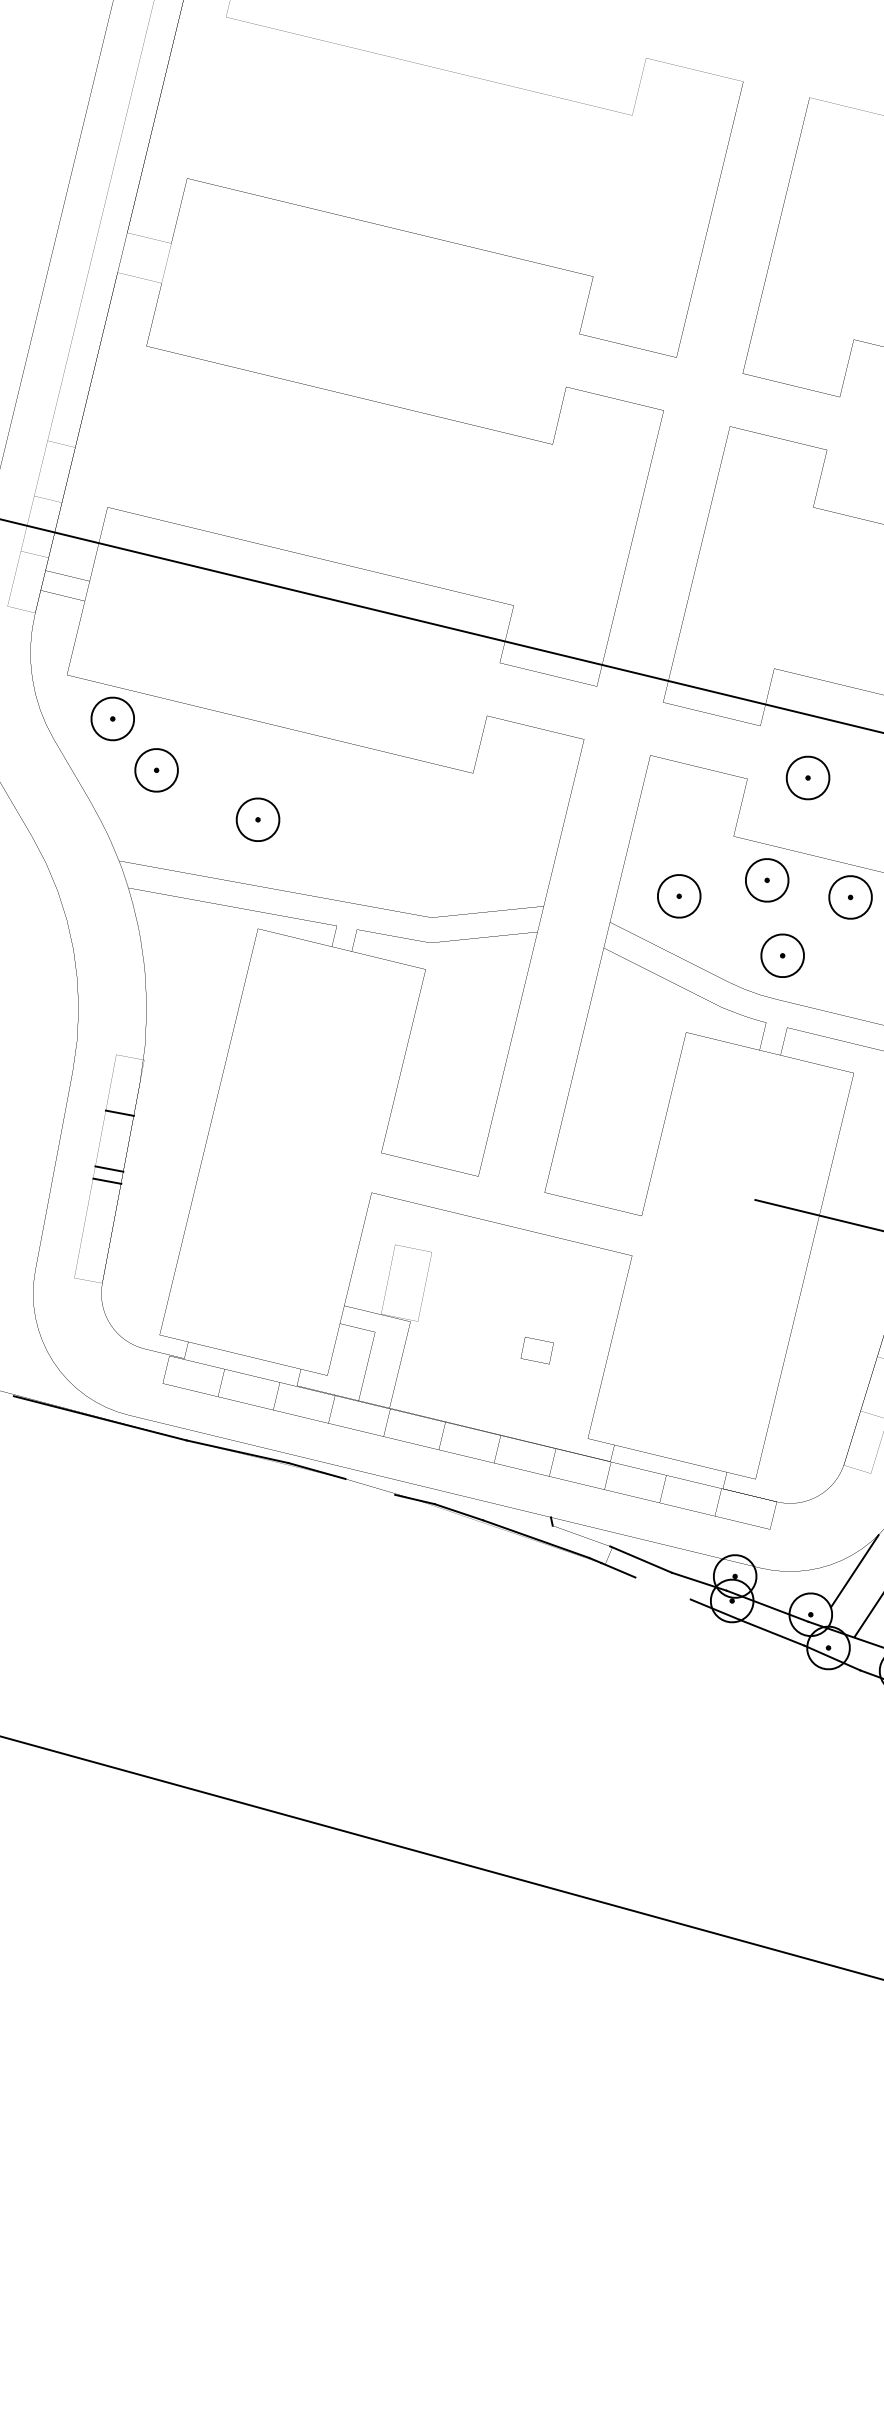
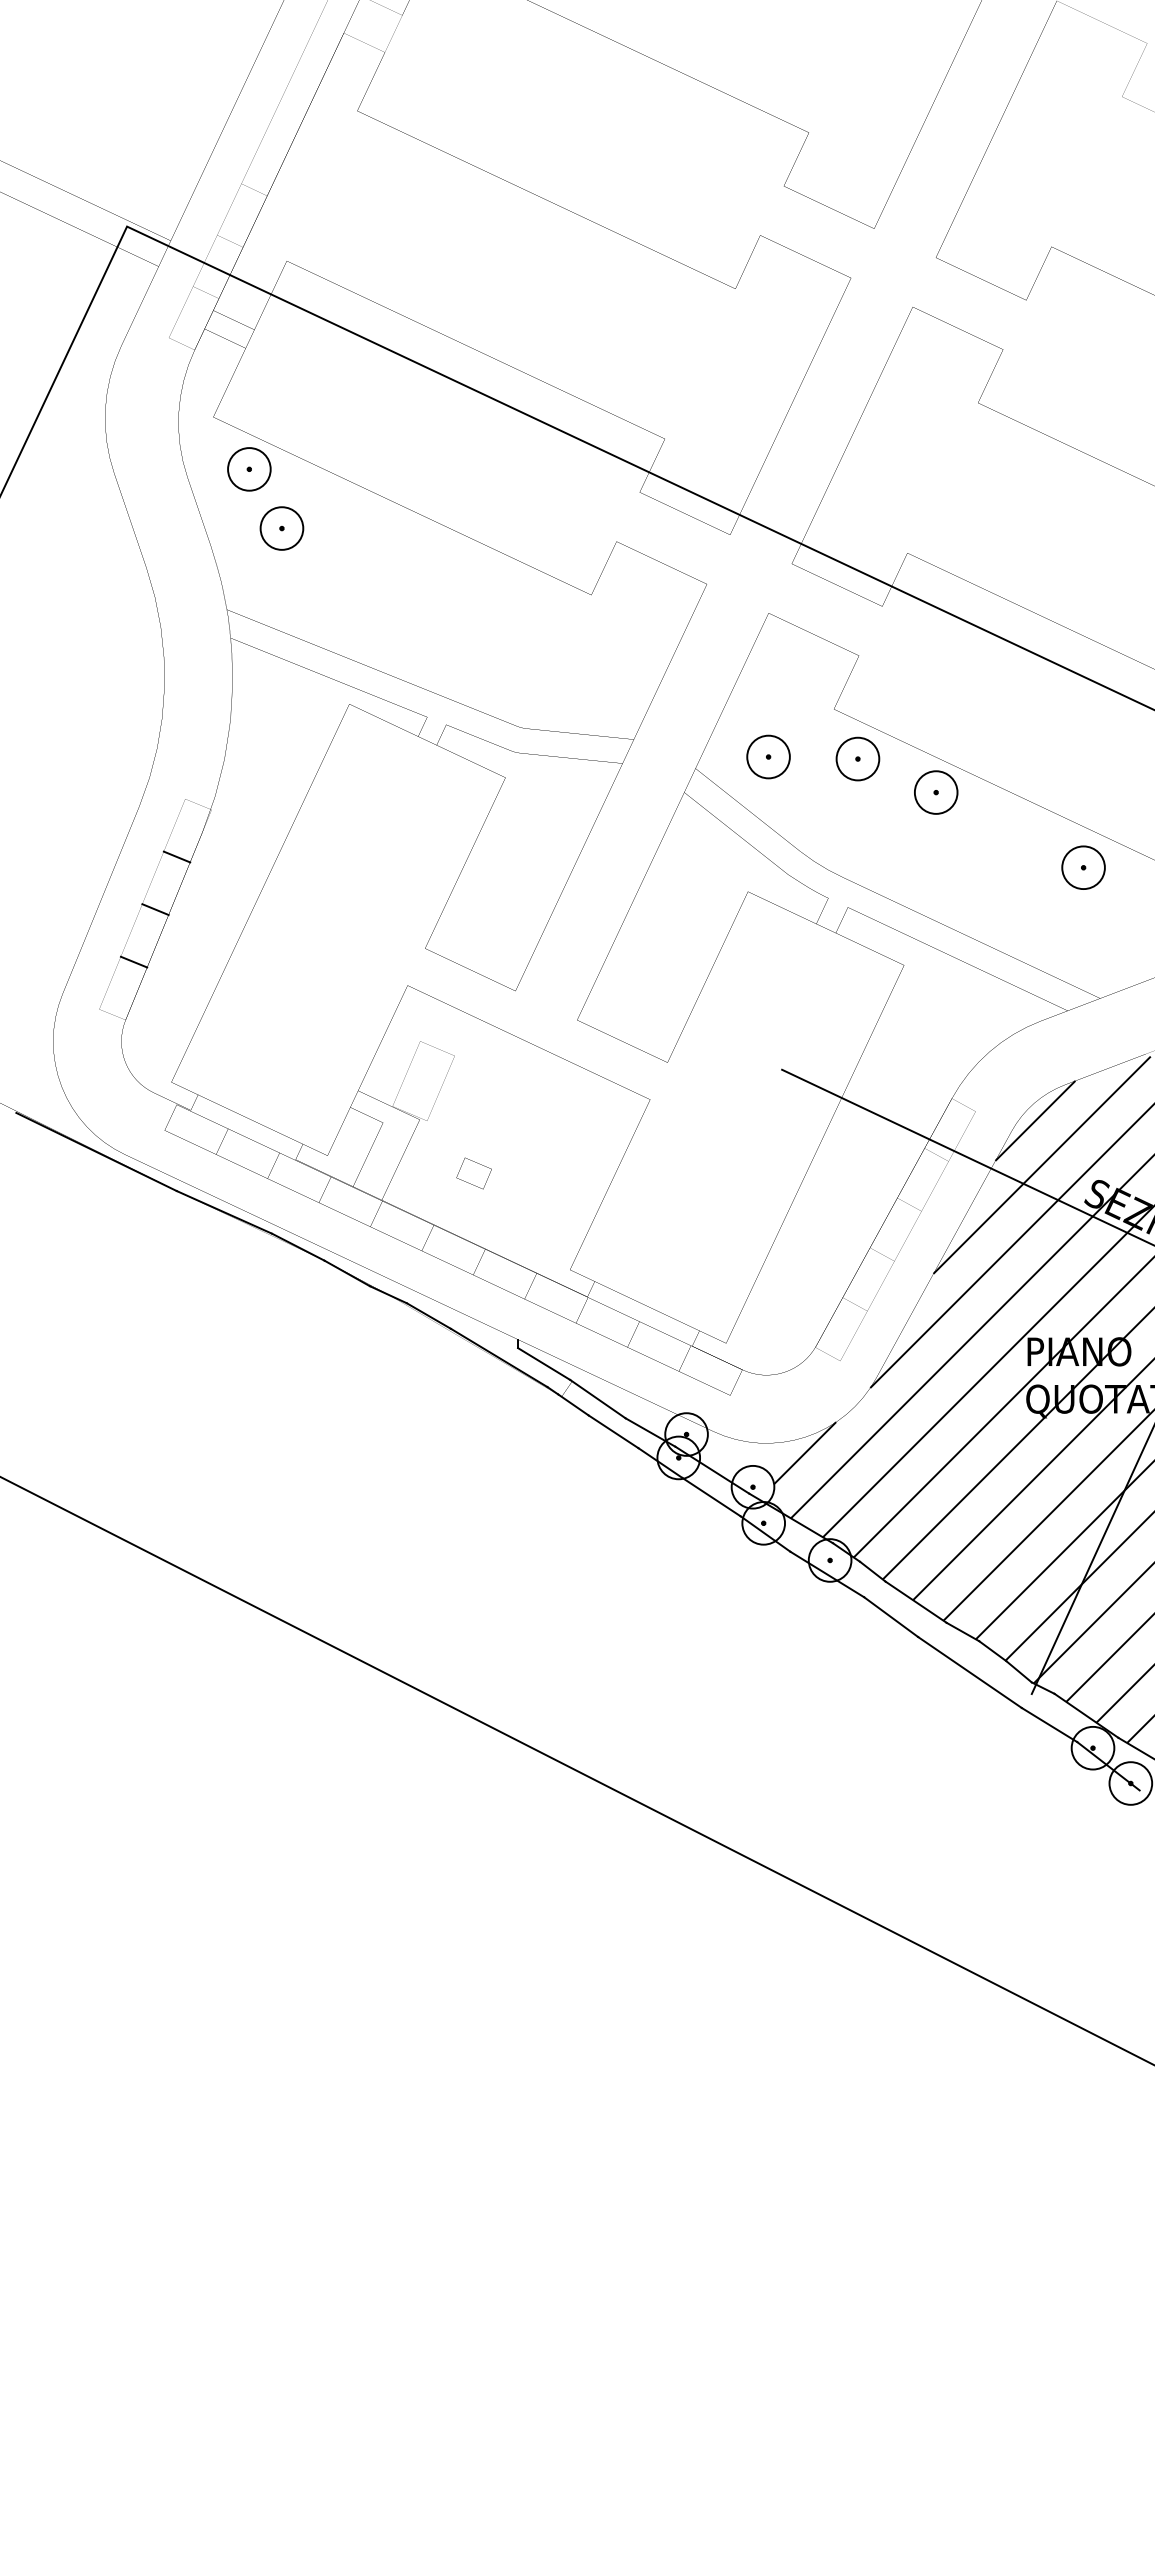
part: (807, 777) -> (918, 666), removed
part: (258, 819) -> (371, 597), removed
part: (782, 955) -> (857, 835), removed
line: (106, 1180) -> (133, 961), moved
part: (536, 1350) -> (473, 1173), moved
line: (369, 1487) -> (346, 1273), added
line: (581, 1535) -> (544, 1363), added
line: (662, 1588) -> (613, 1431), added

